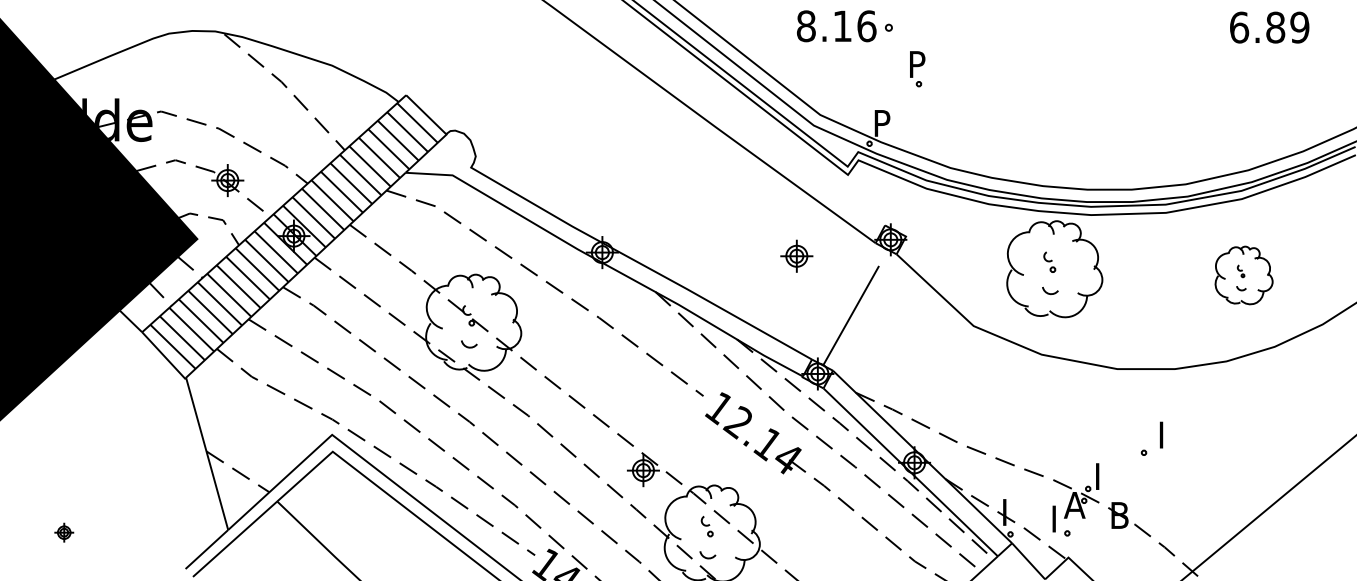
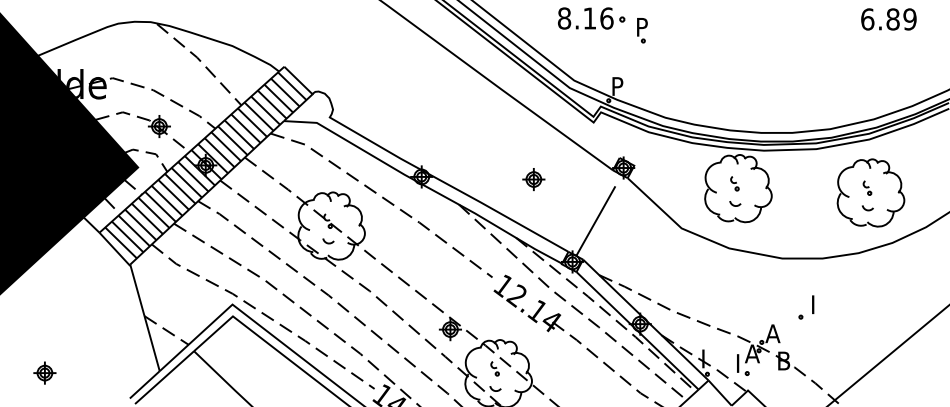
part: (917, 69) -> (642, 30), moved
part: (796, 256) -> (533, 179), moved
part: (1243, 274) -> (870, 192), size x1.67
text: (1103, 476) -> (772, 333), I -> A
part: (63, 531) -> (44, 372), size x1.67

